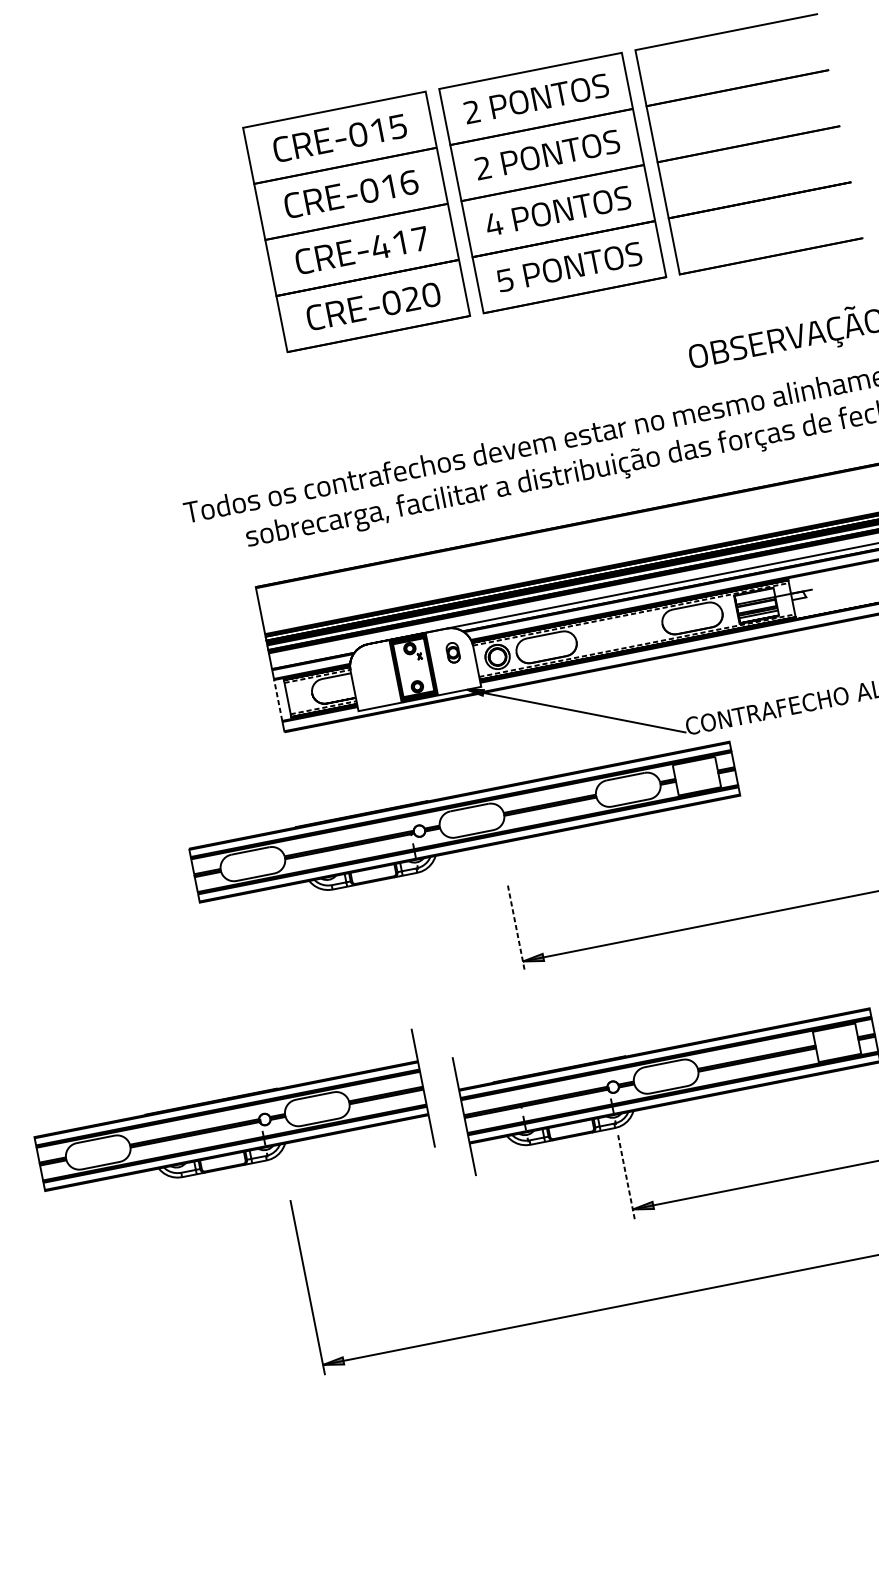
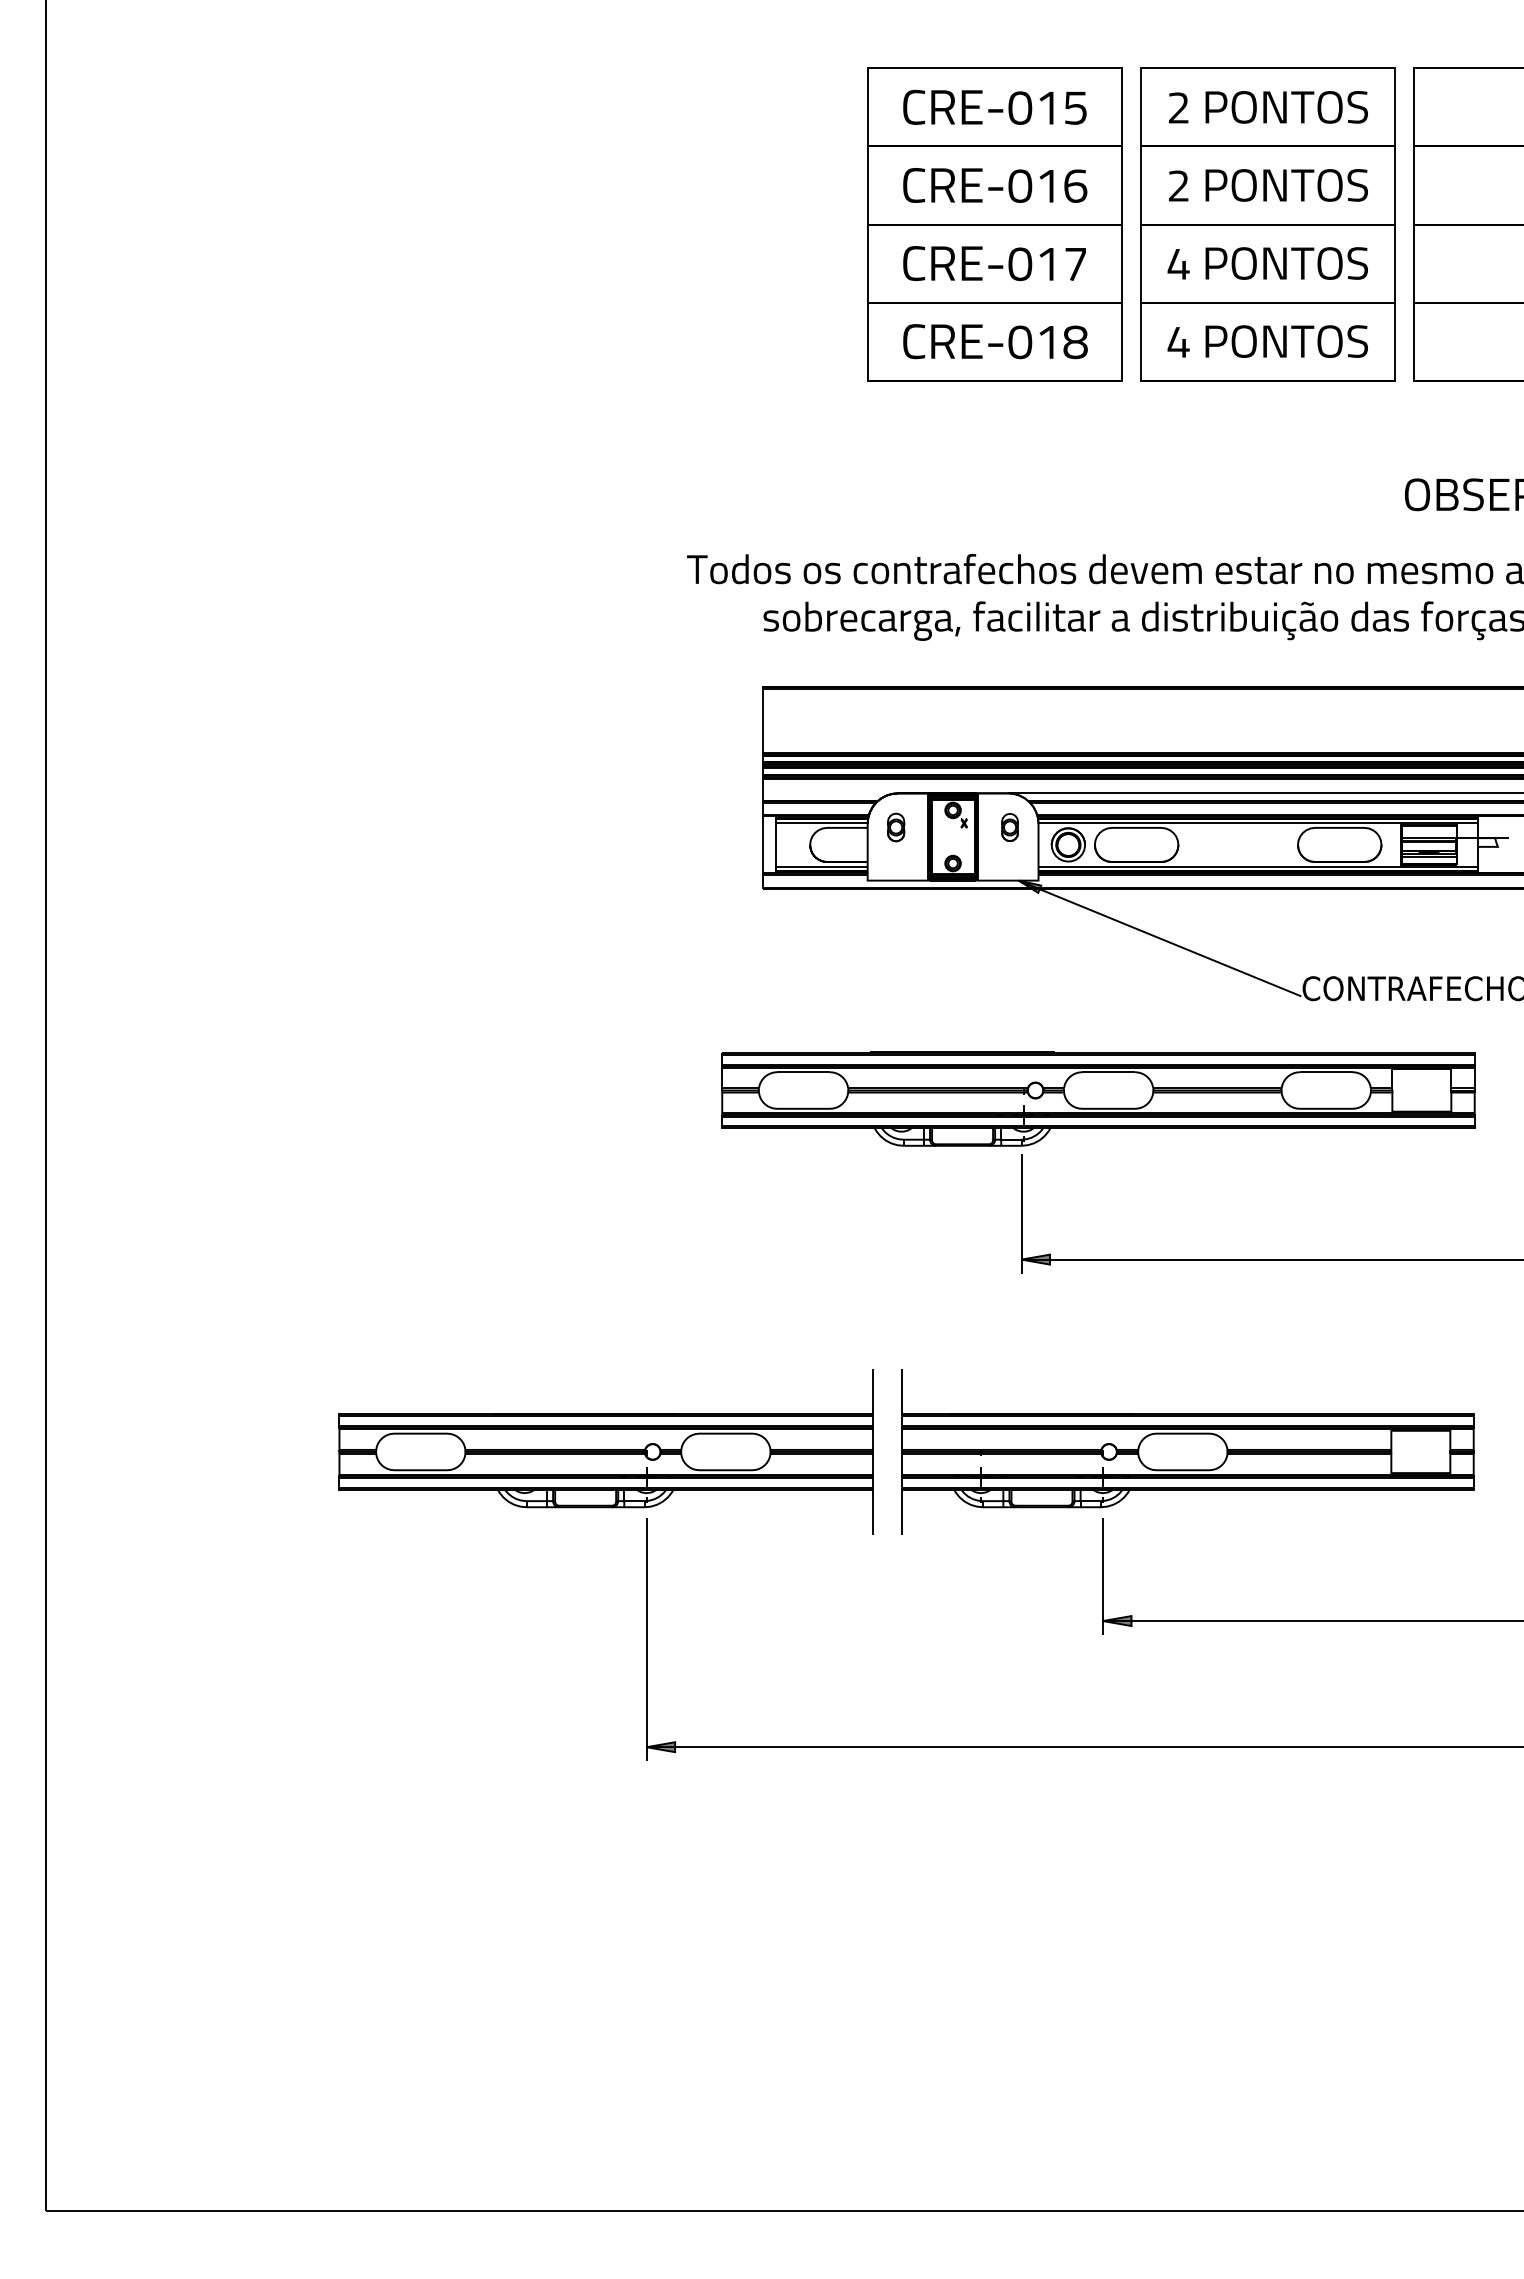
text: (380, 246) -> (1020, 264), \c5921112;CRE-417 -> \c5921112;CRE-017
text: (505, 280) -> (1178, 342), \c5921112;5 -> \c5921112;4
text: (421, 296) -> (1062, 341), \c5921112;CRE-020 -> \c5921112;CRE-018
line: (631, 614) -> (1258, 823), dashed -> solid
line: (637, 645) -> (1258, 866), dashed -> solid
part: (371, 668) -> (896, 827), added
line: (317, 676) -> (821, 823), dashed -> solid
line: (277, 700) -> (762, 844), dashed -> solid
line: (323, 707) -> (821, 866), dashed -> solid
part: (465, 827) -> (1098, 1098), moved
line: (516, 928) -> (1021, 1213), dashed -> solid
part: (230, 1125) -> (605, 1451), moved
line: (626, 1177) -> (1102, 1576), dashed -> solid

